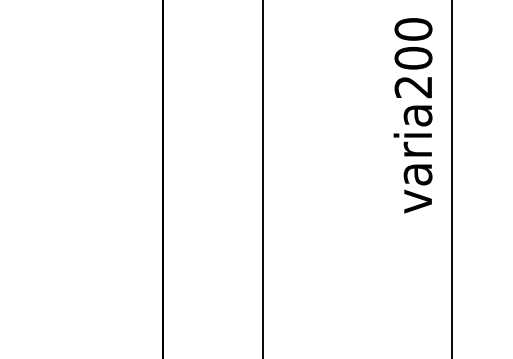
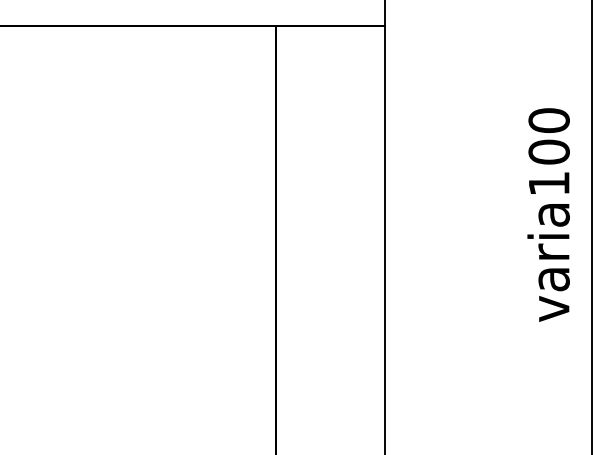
text: (412, 86) -> (548, 183), varia200 -> varia100

